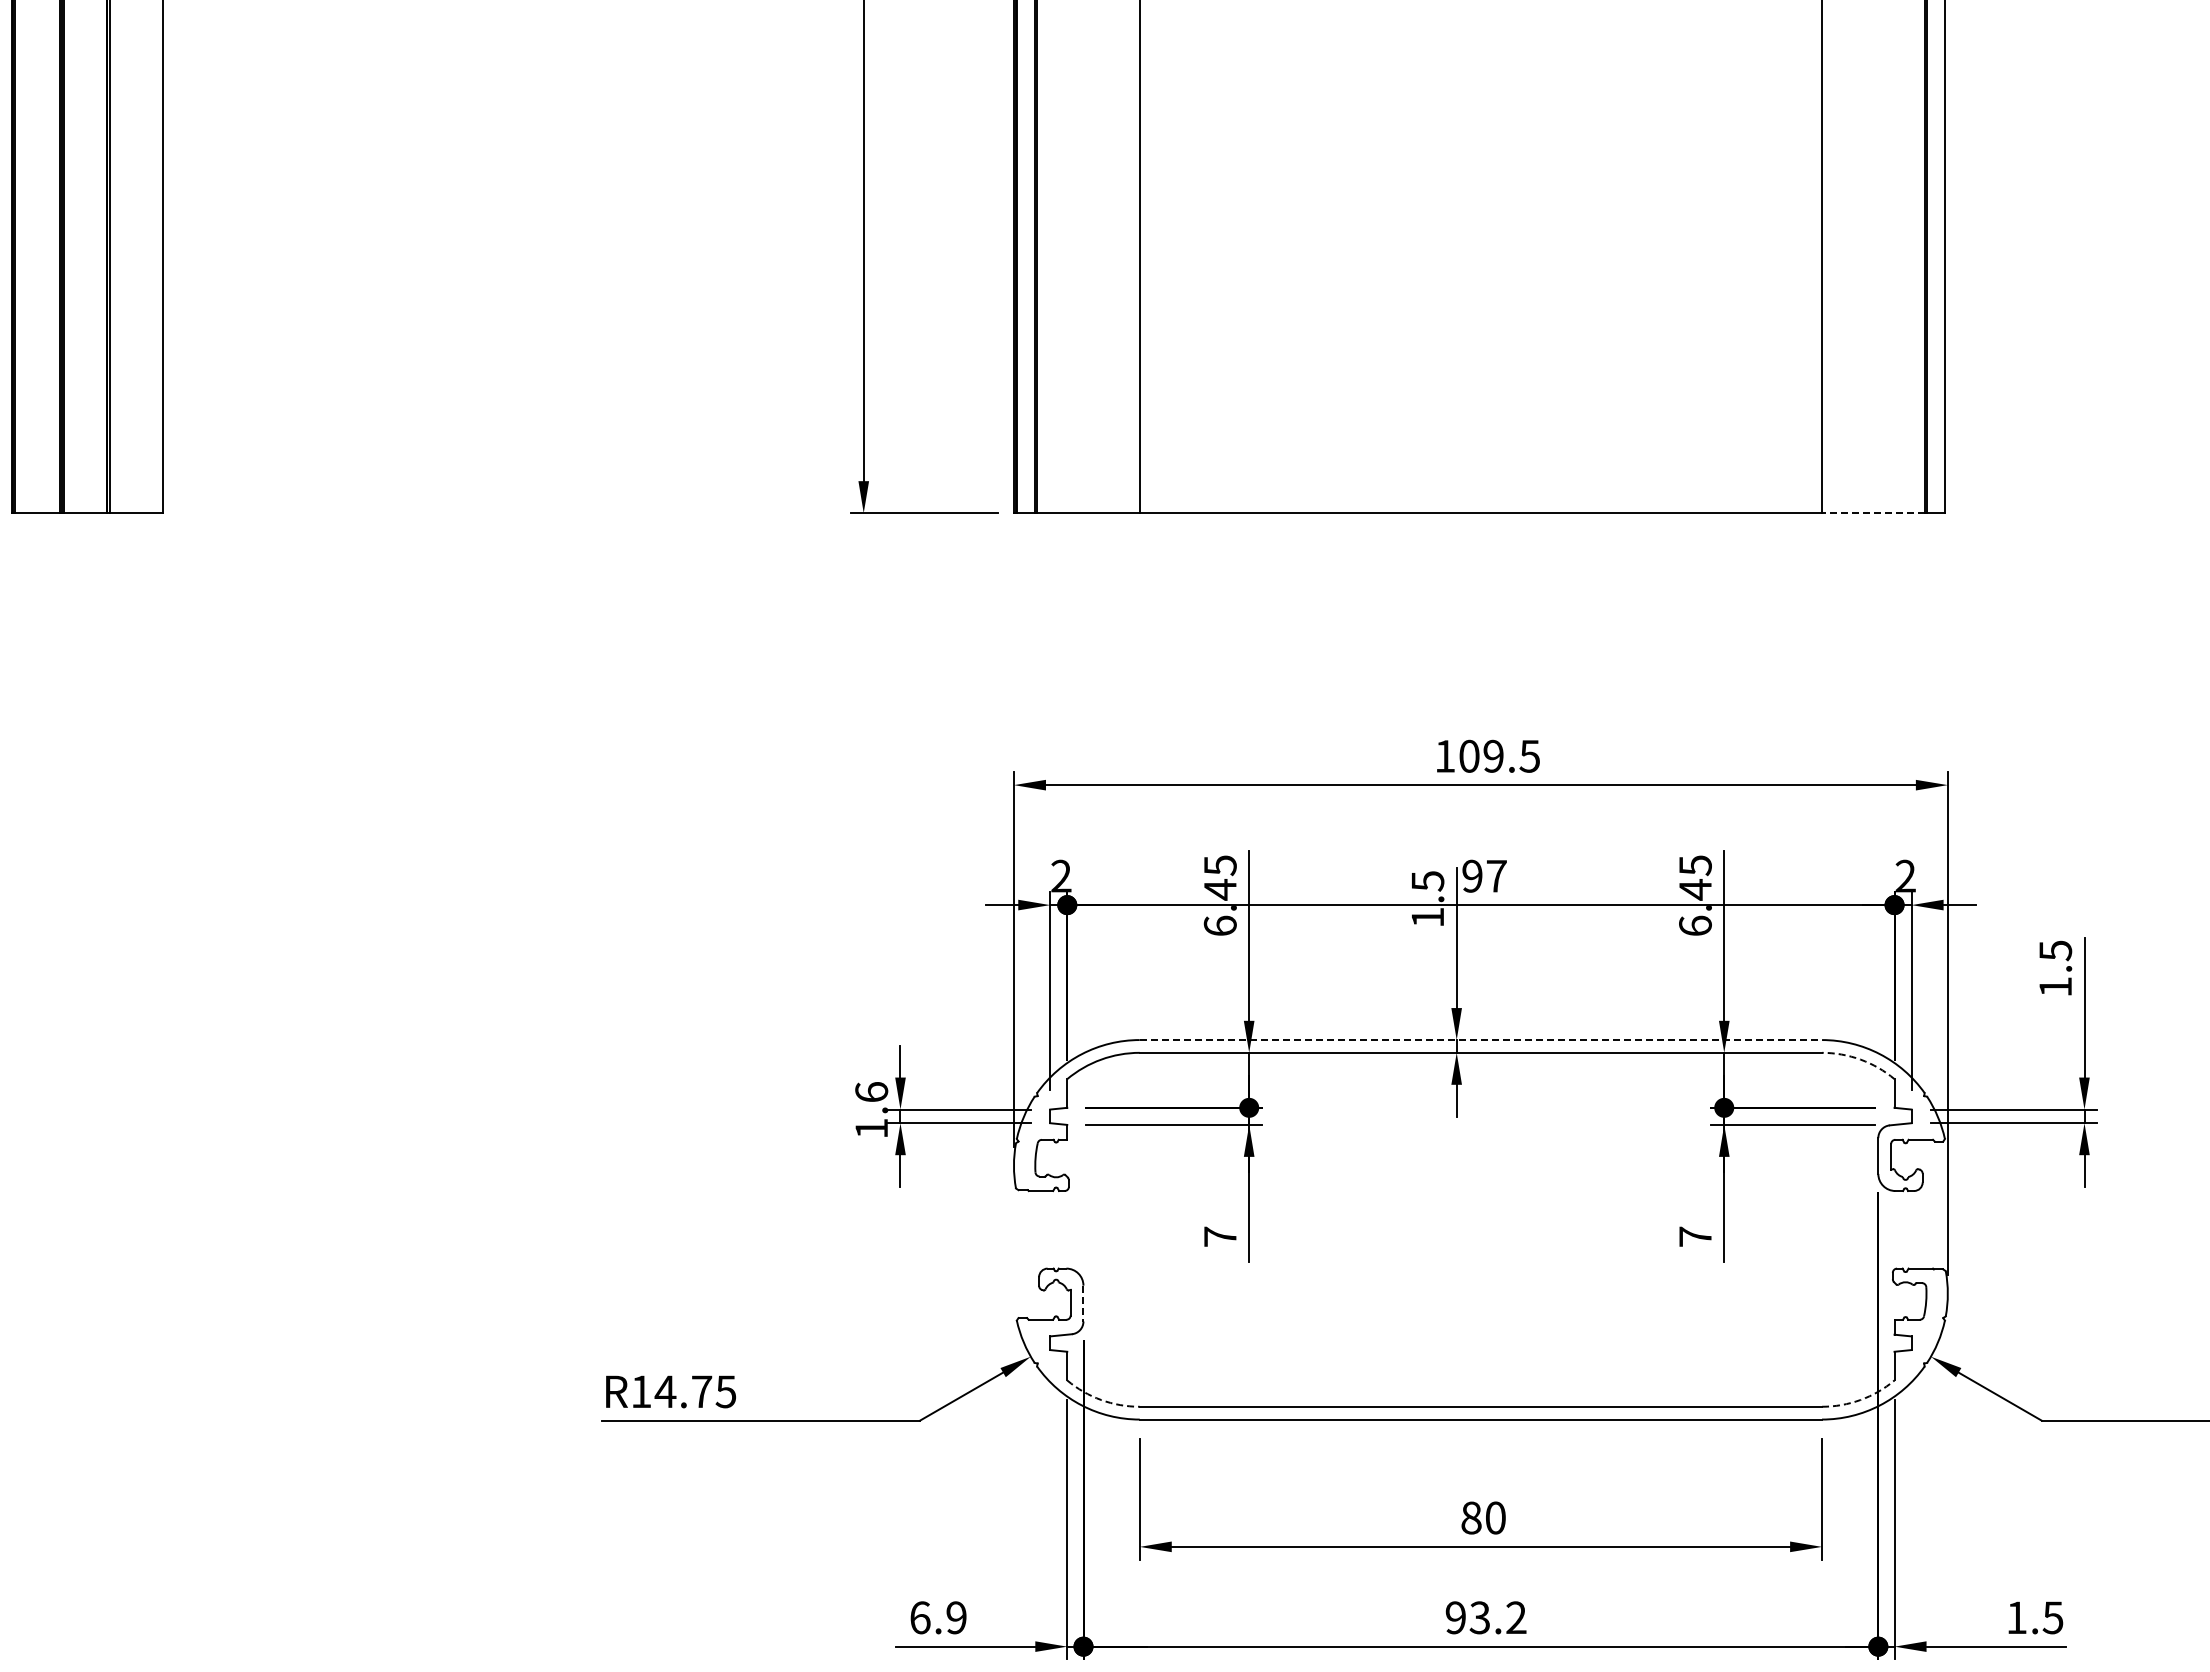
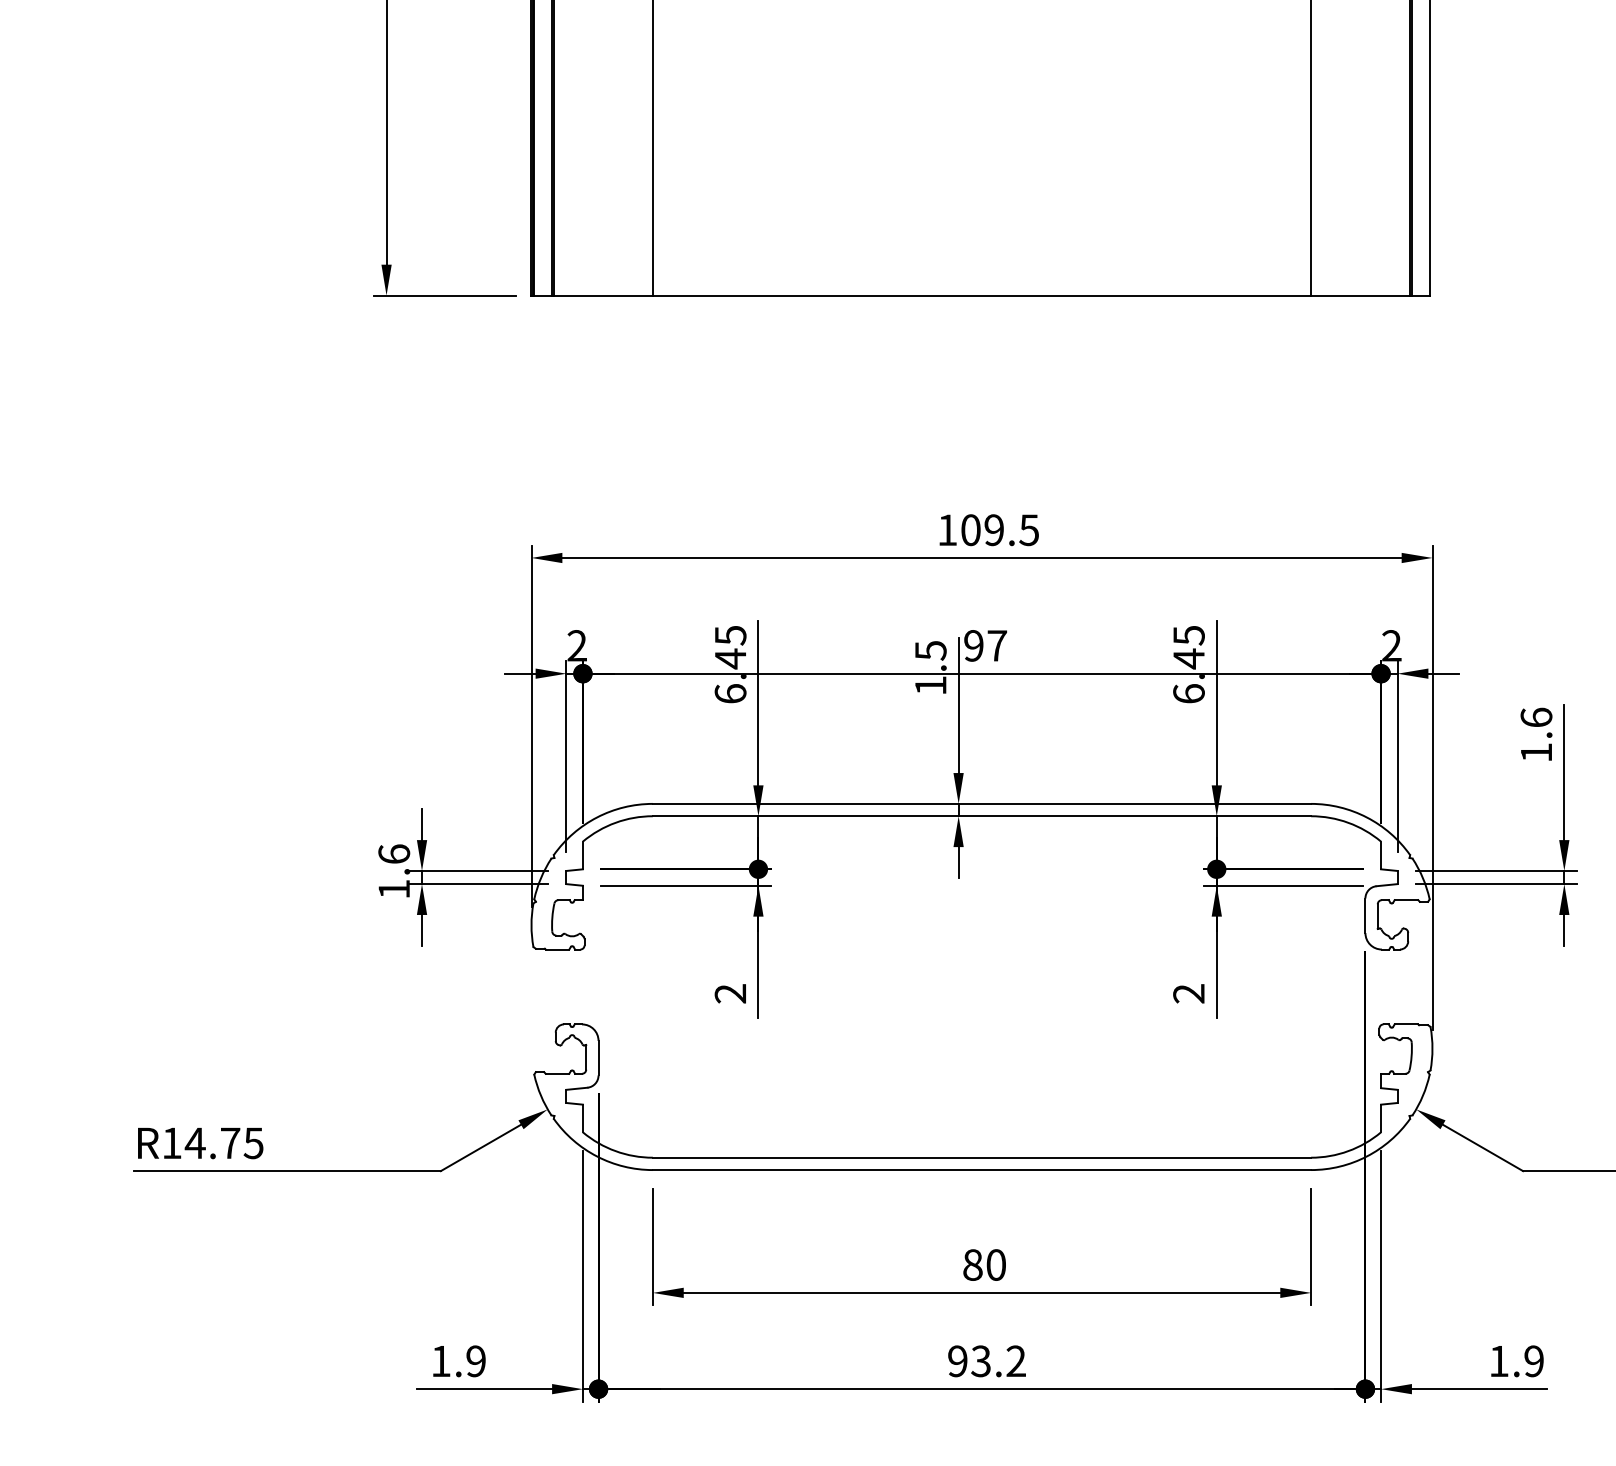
line: (1872, 513) -> (1359, 295), dashed -> solid
text: (2055, 950) -> (1536, 717), 1.5 -> 1.6
line: (1481, 1040) -> (982, 804), dashed -> solid
arc: (1860, 1059) -> (1348, 822), dashed -> solid
text: (1219, 1236) -> (729, 993), 7 -> 2
text: (1695, 1236) -> (1189, 993), 7 -> 2
line: (1083, 1303) -> (598, 1058), dashed -> solid
arc: (1101, 1399) -> (615, 1150), dashed -> solid
arc: (1860, 1399) -> (1348, 1150), dashed -> solid
text: (920, 1617) -> (441, 1361), 6.9 -> 1.9
text: (2052, 1617) -> (1533, 1361), 1.5 -> 1.9

